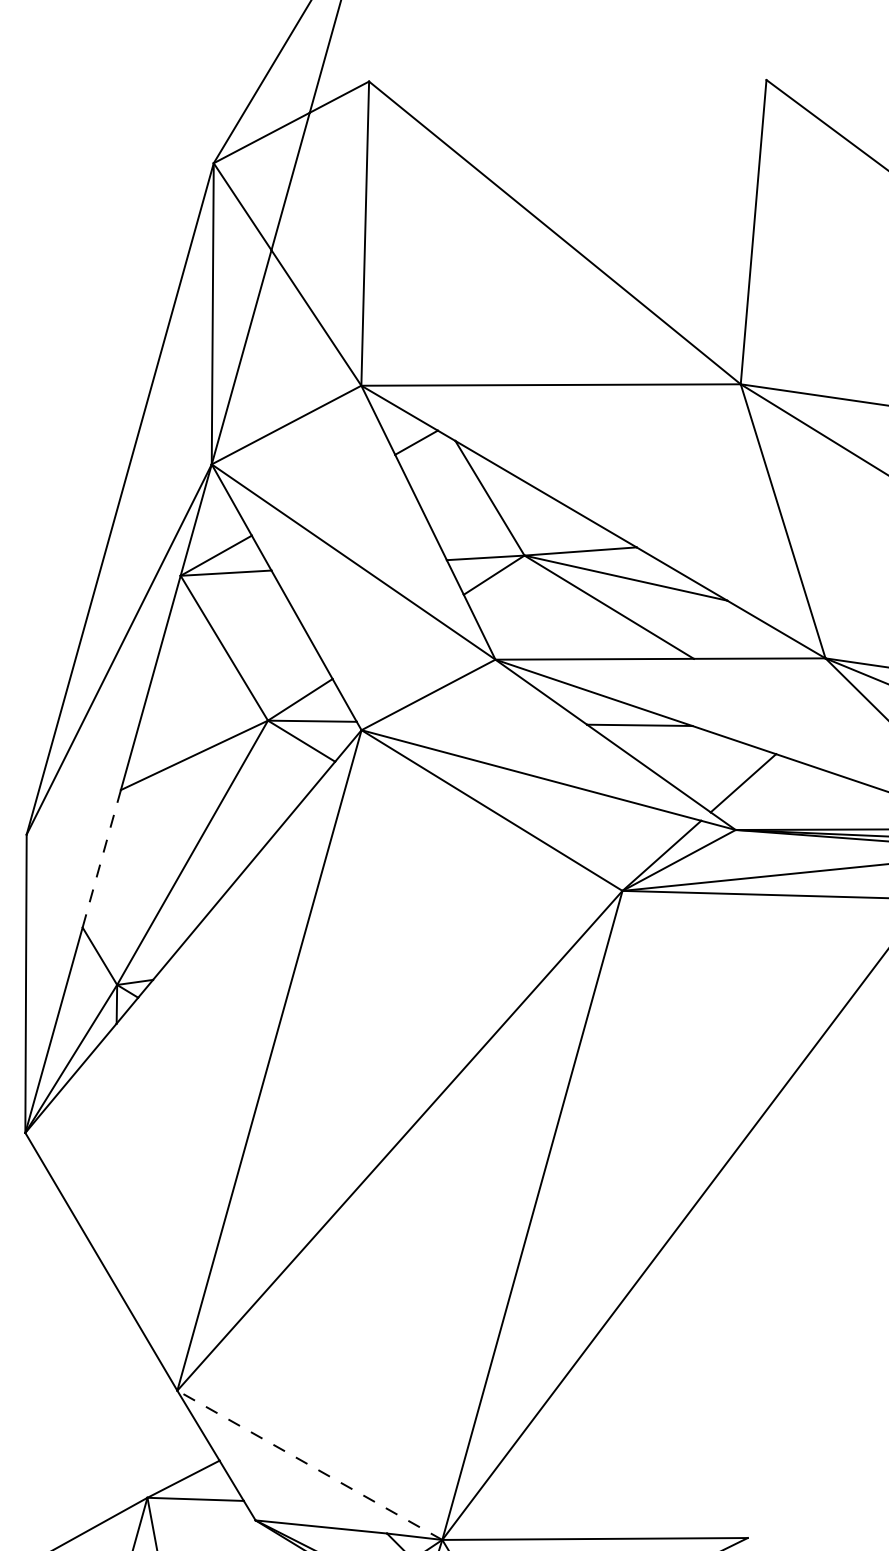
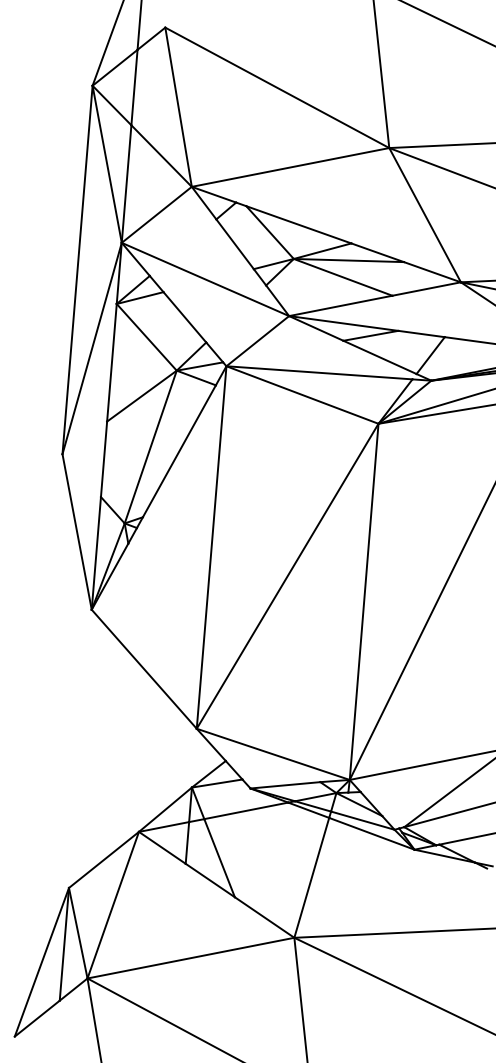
line: (102, 859) -> (104, 459), dashed -> solid
line: (310, 1465) -> (273, 754), dashed -> solid

